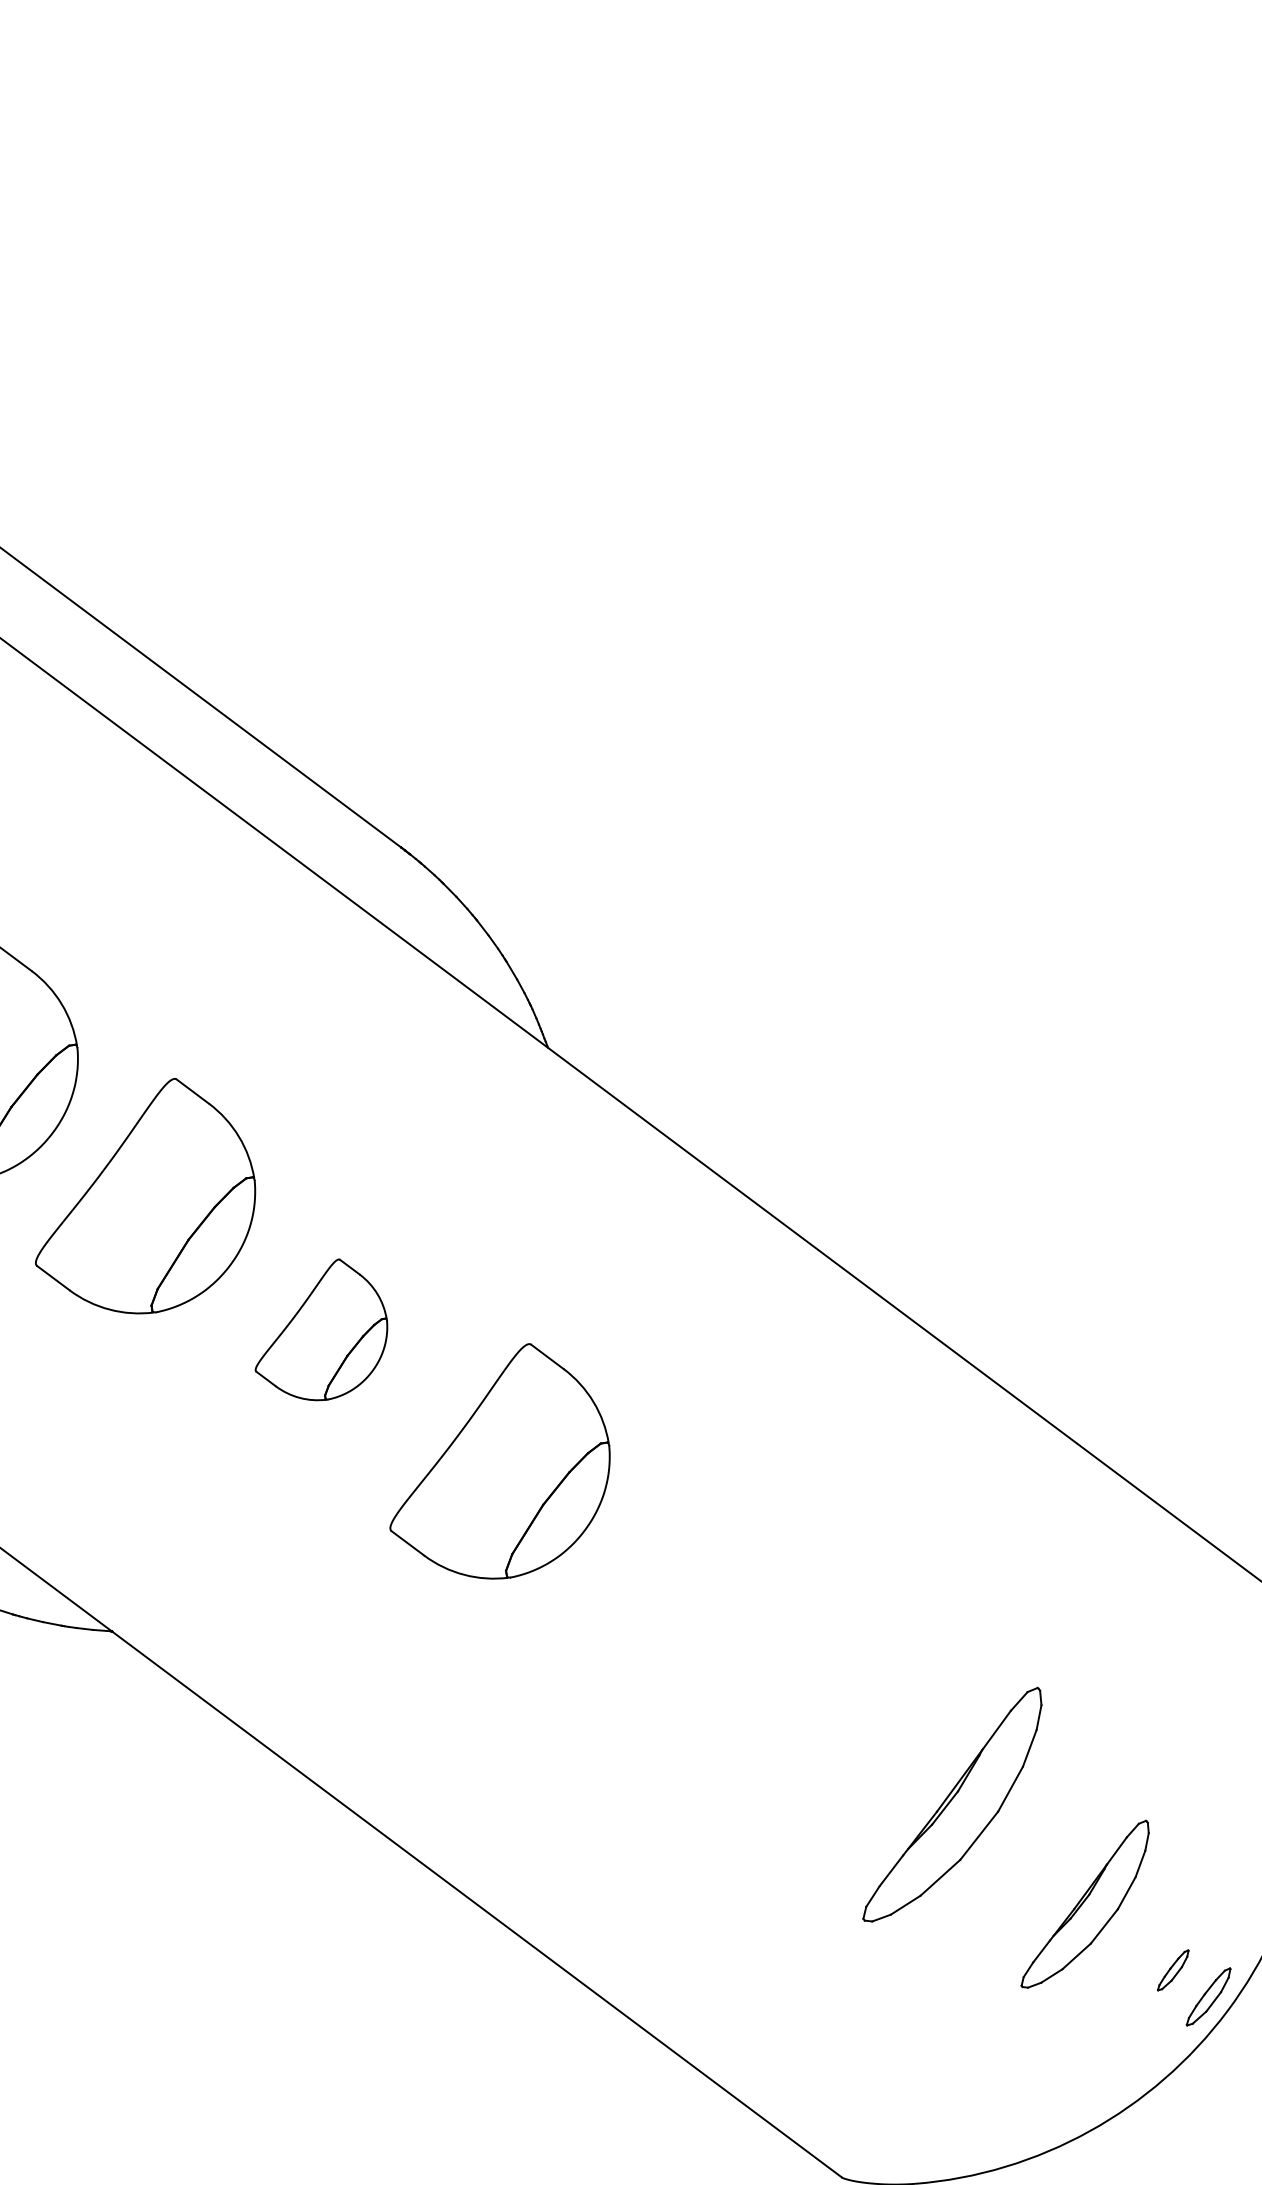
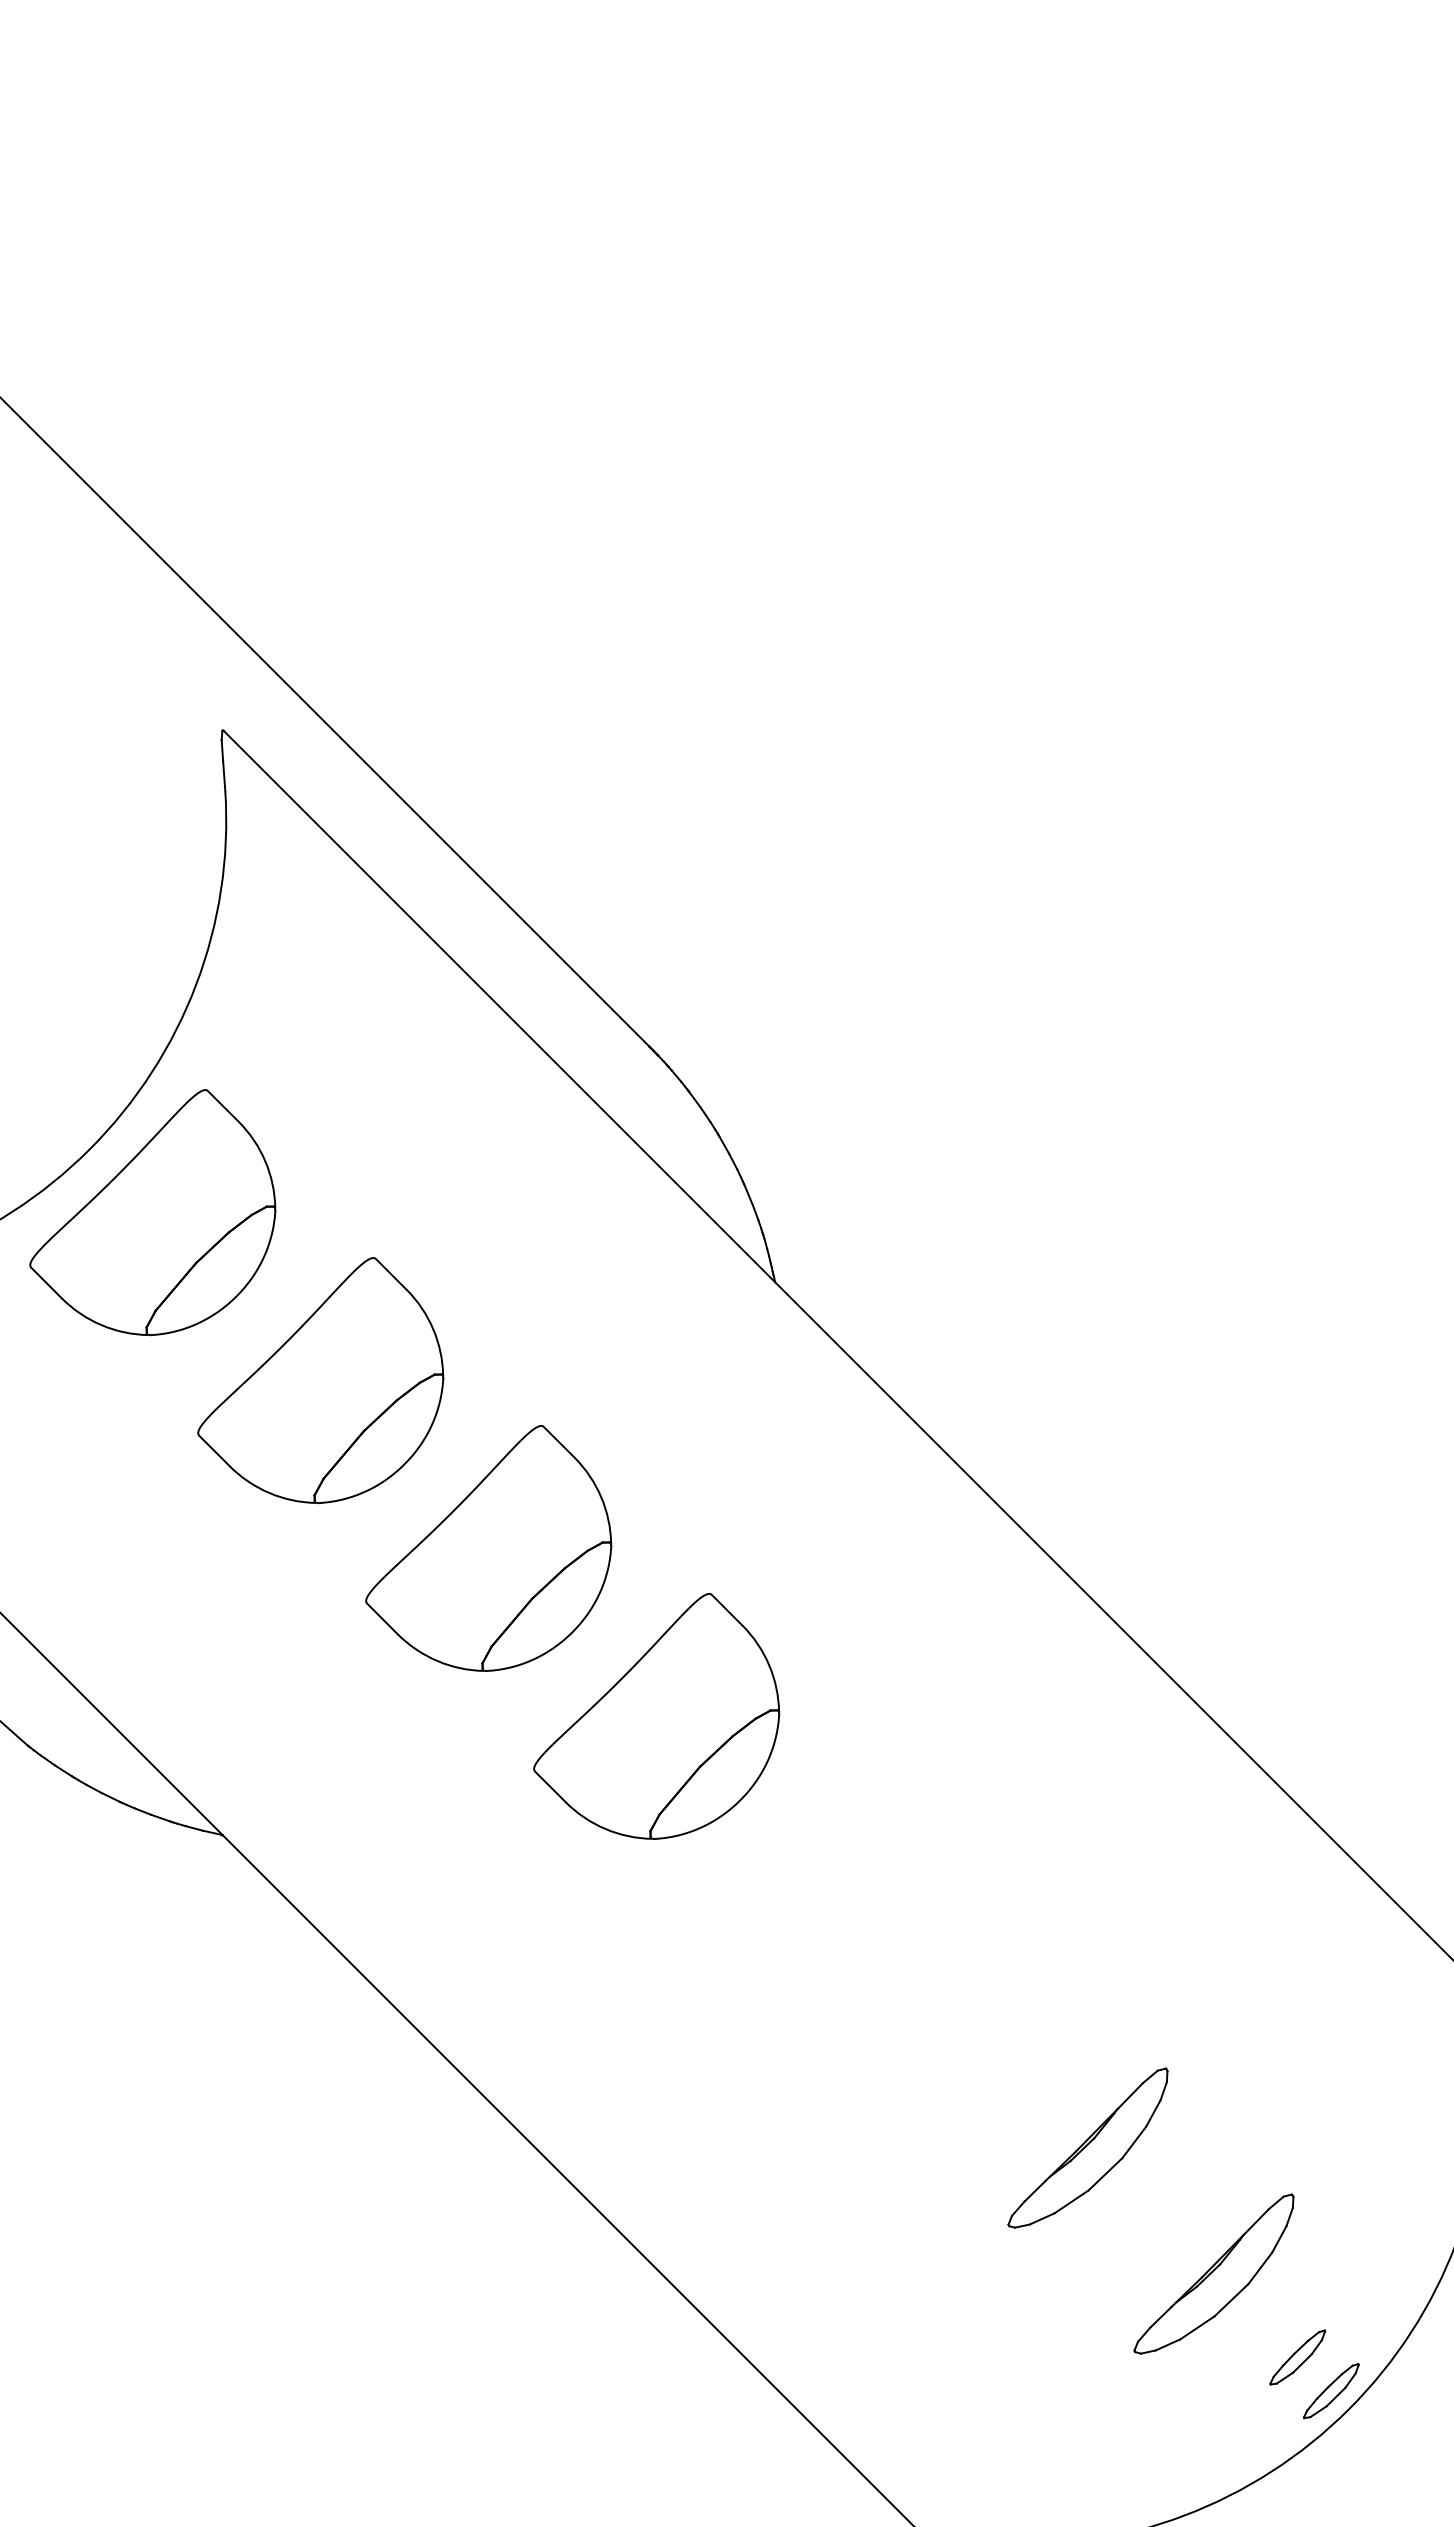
part: (319, 1331) -> (488, 1548), size x1.67
part: (951, 1804) -> (1087, 2147), size x0.71
part: (1172, 1970) -> (1297, 2357), size x1.43

